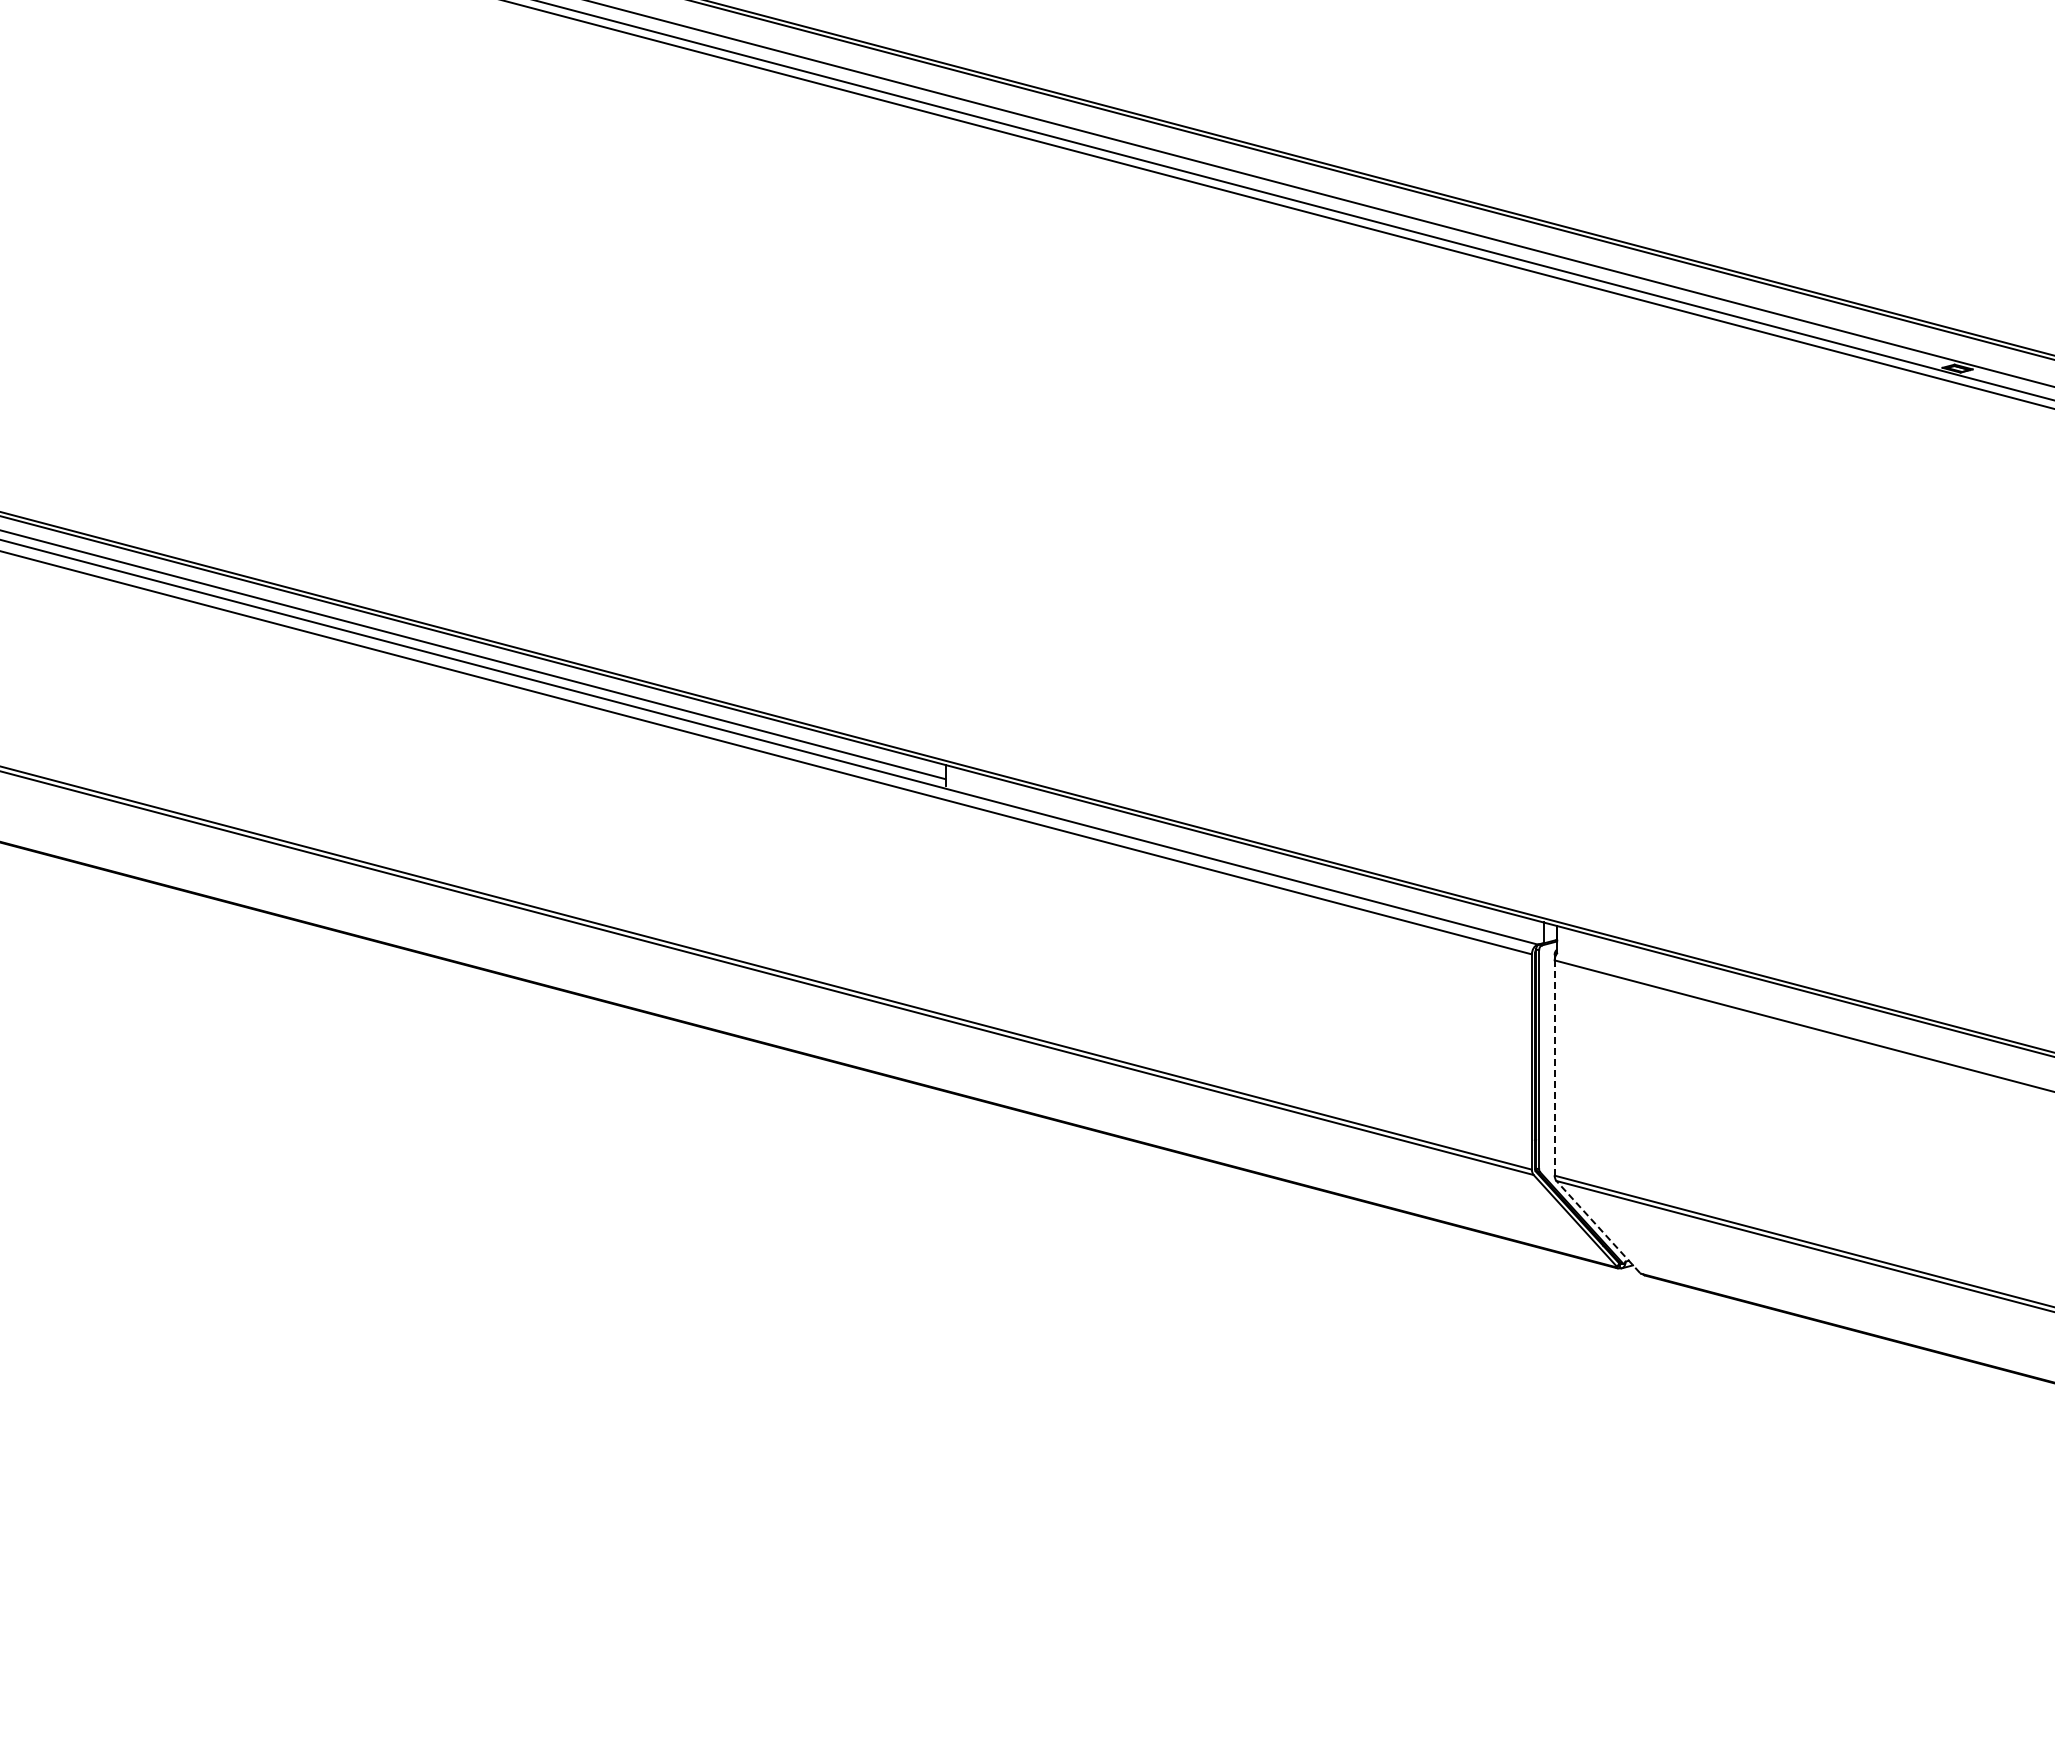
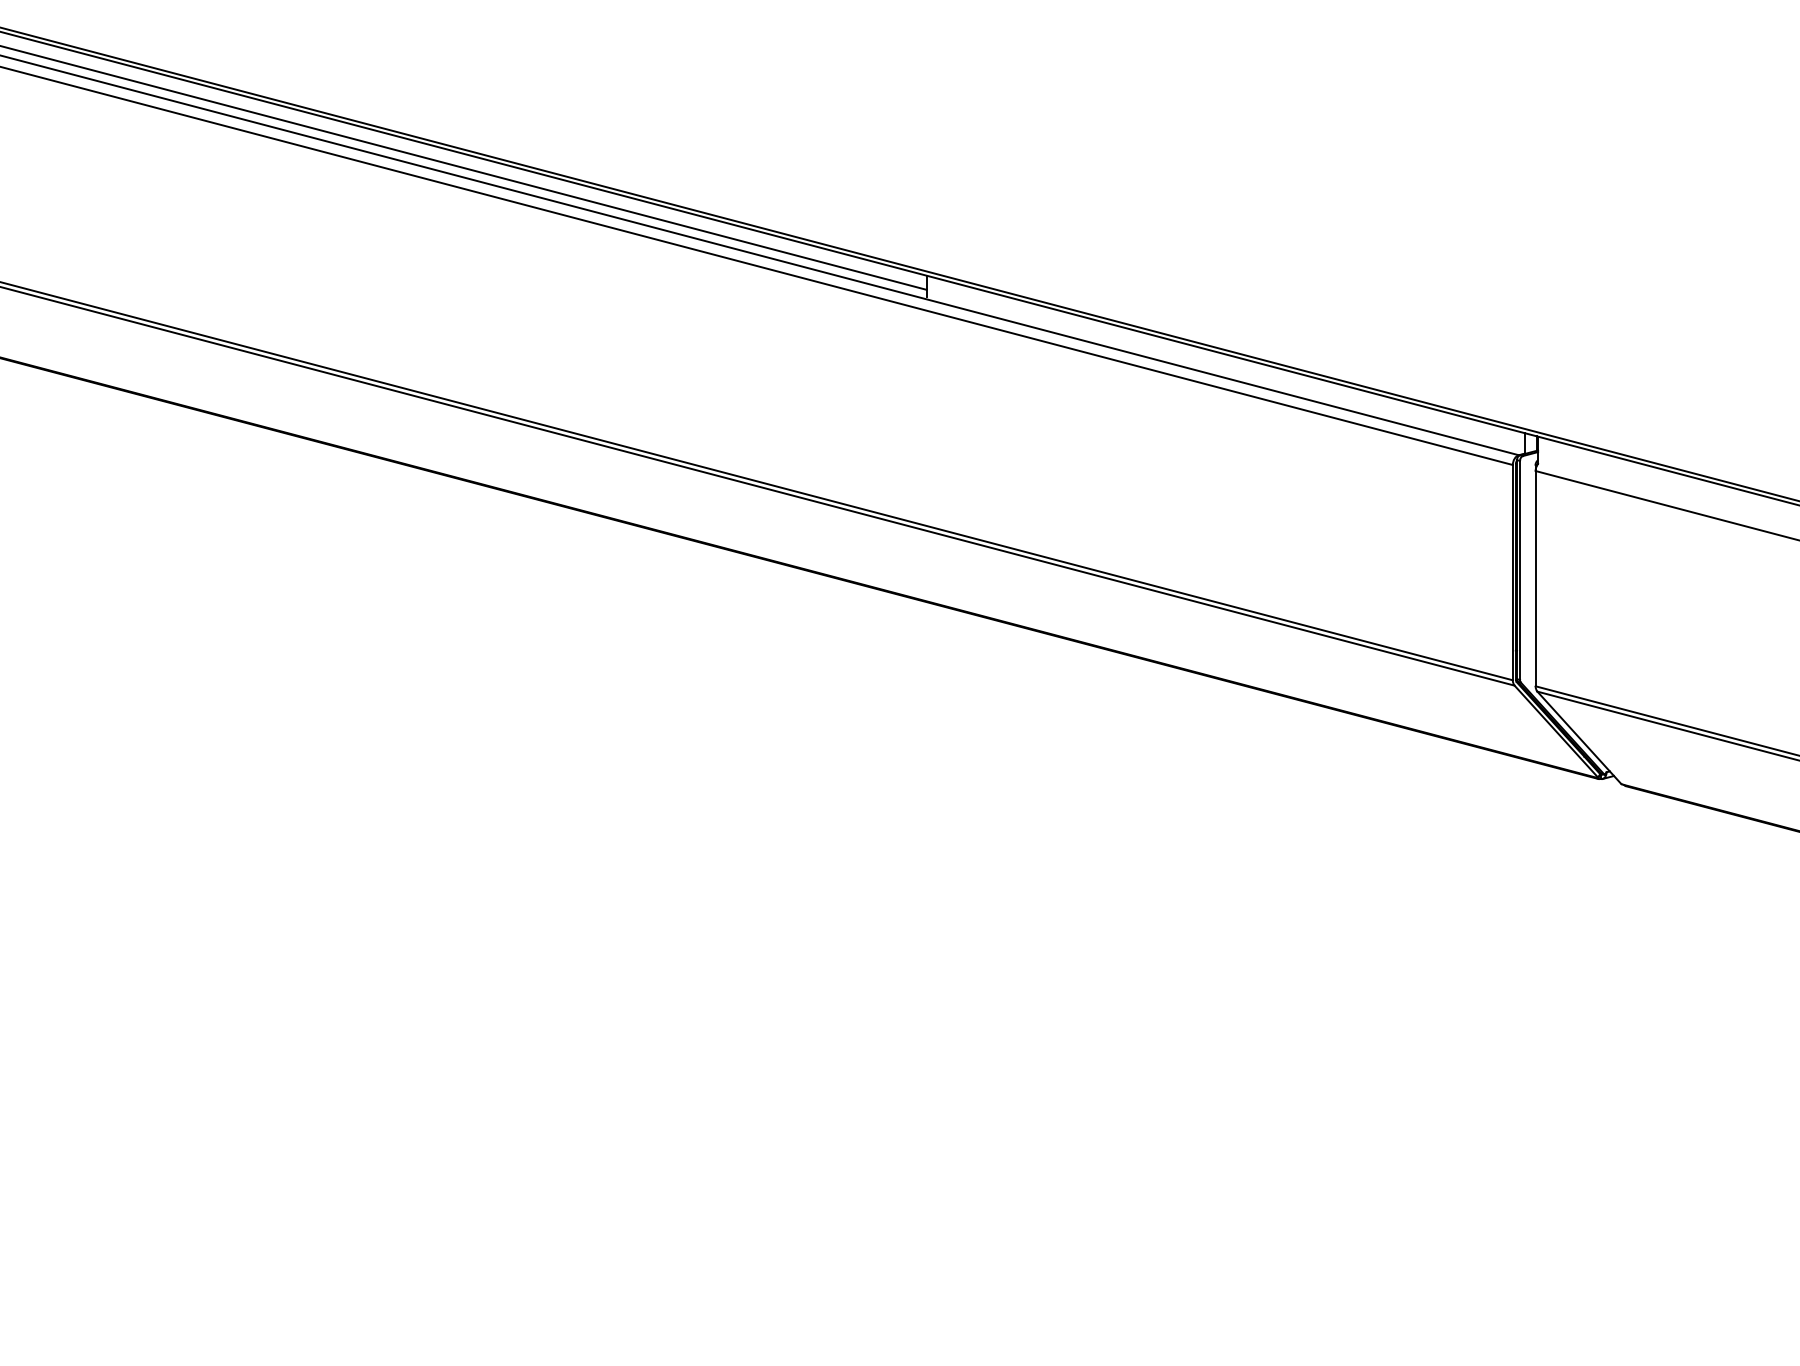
line: (1554, 1068) -> (1535, 579), dashed -> solid
line: (1597, 1226) -> (1578, 737), dashed -> solid

